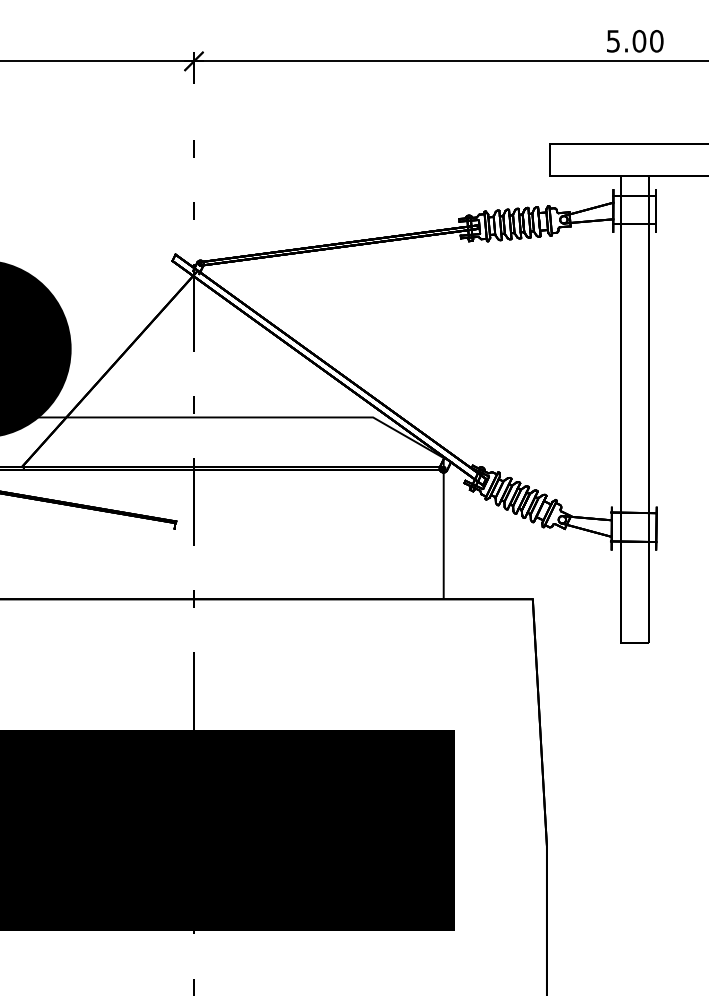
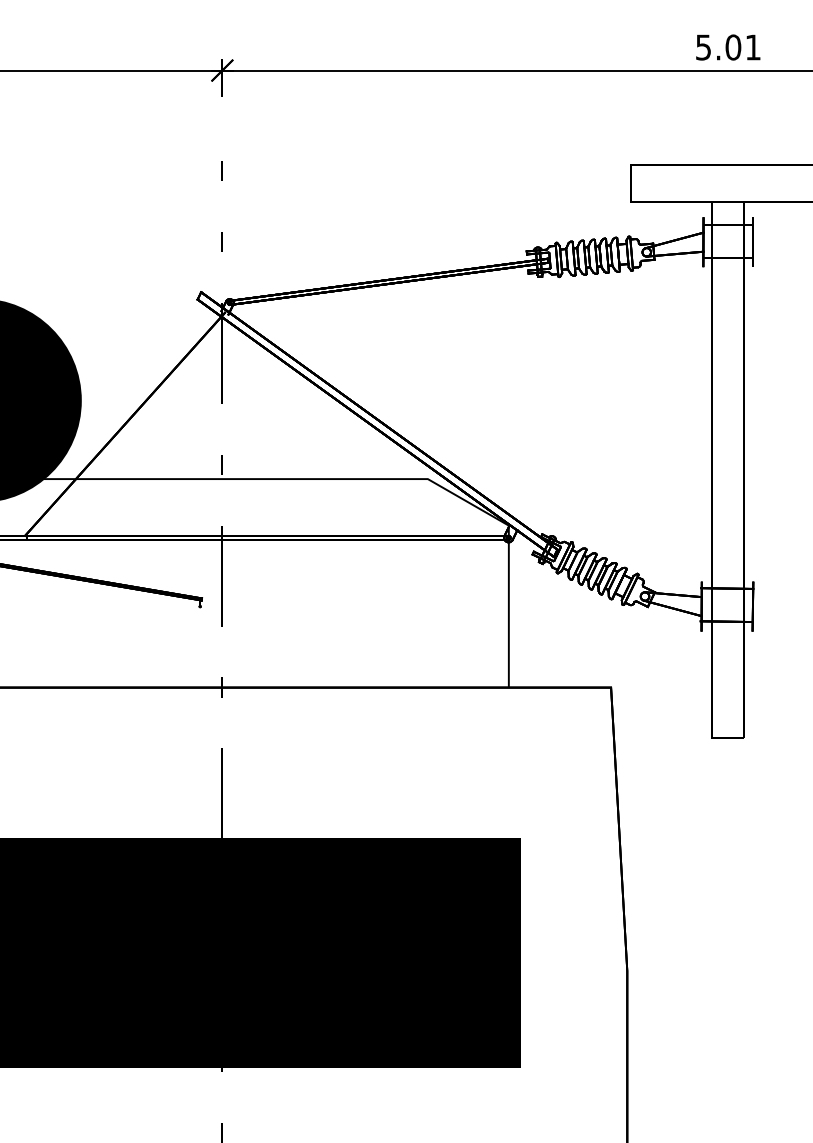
text: (656, 41) -> (752, 47), 5.00 -> 5.01

